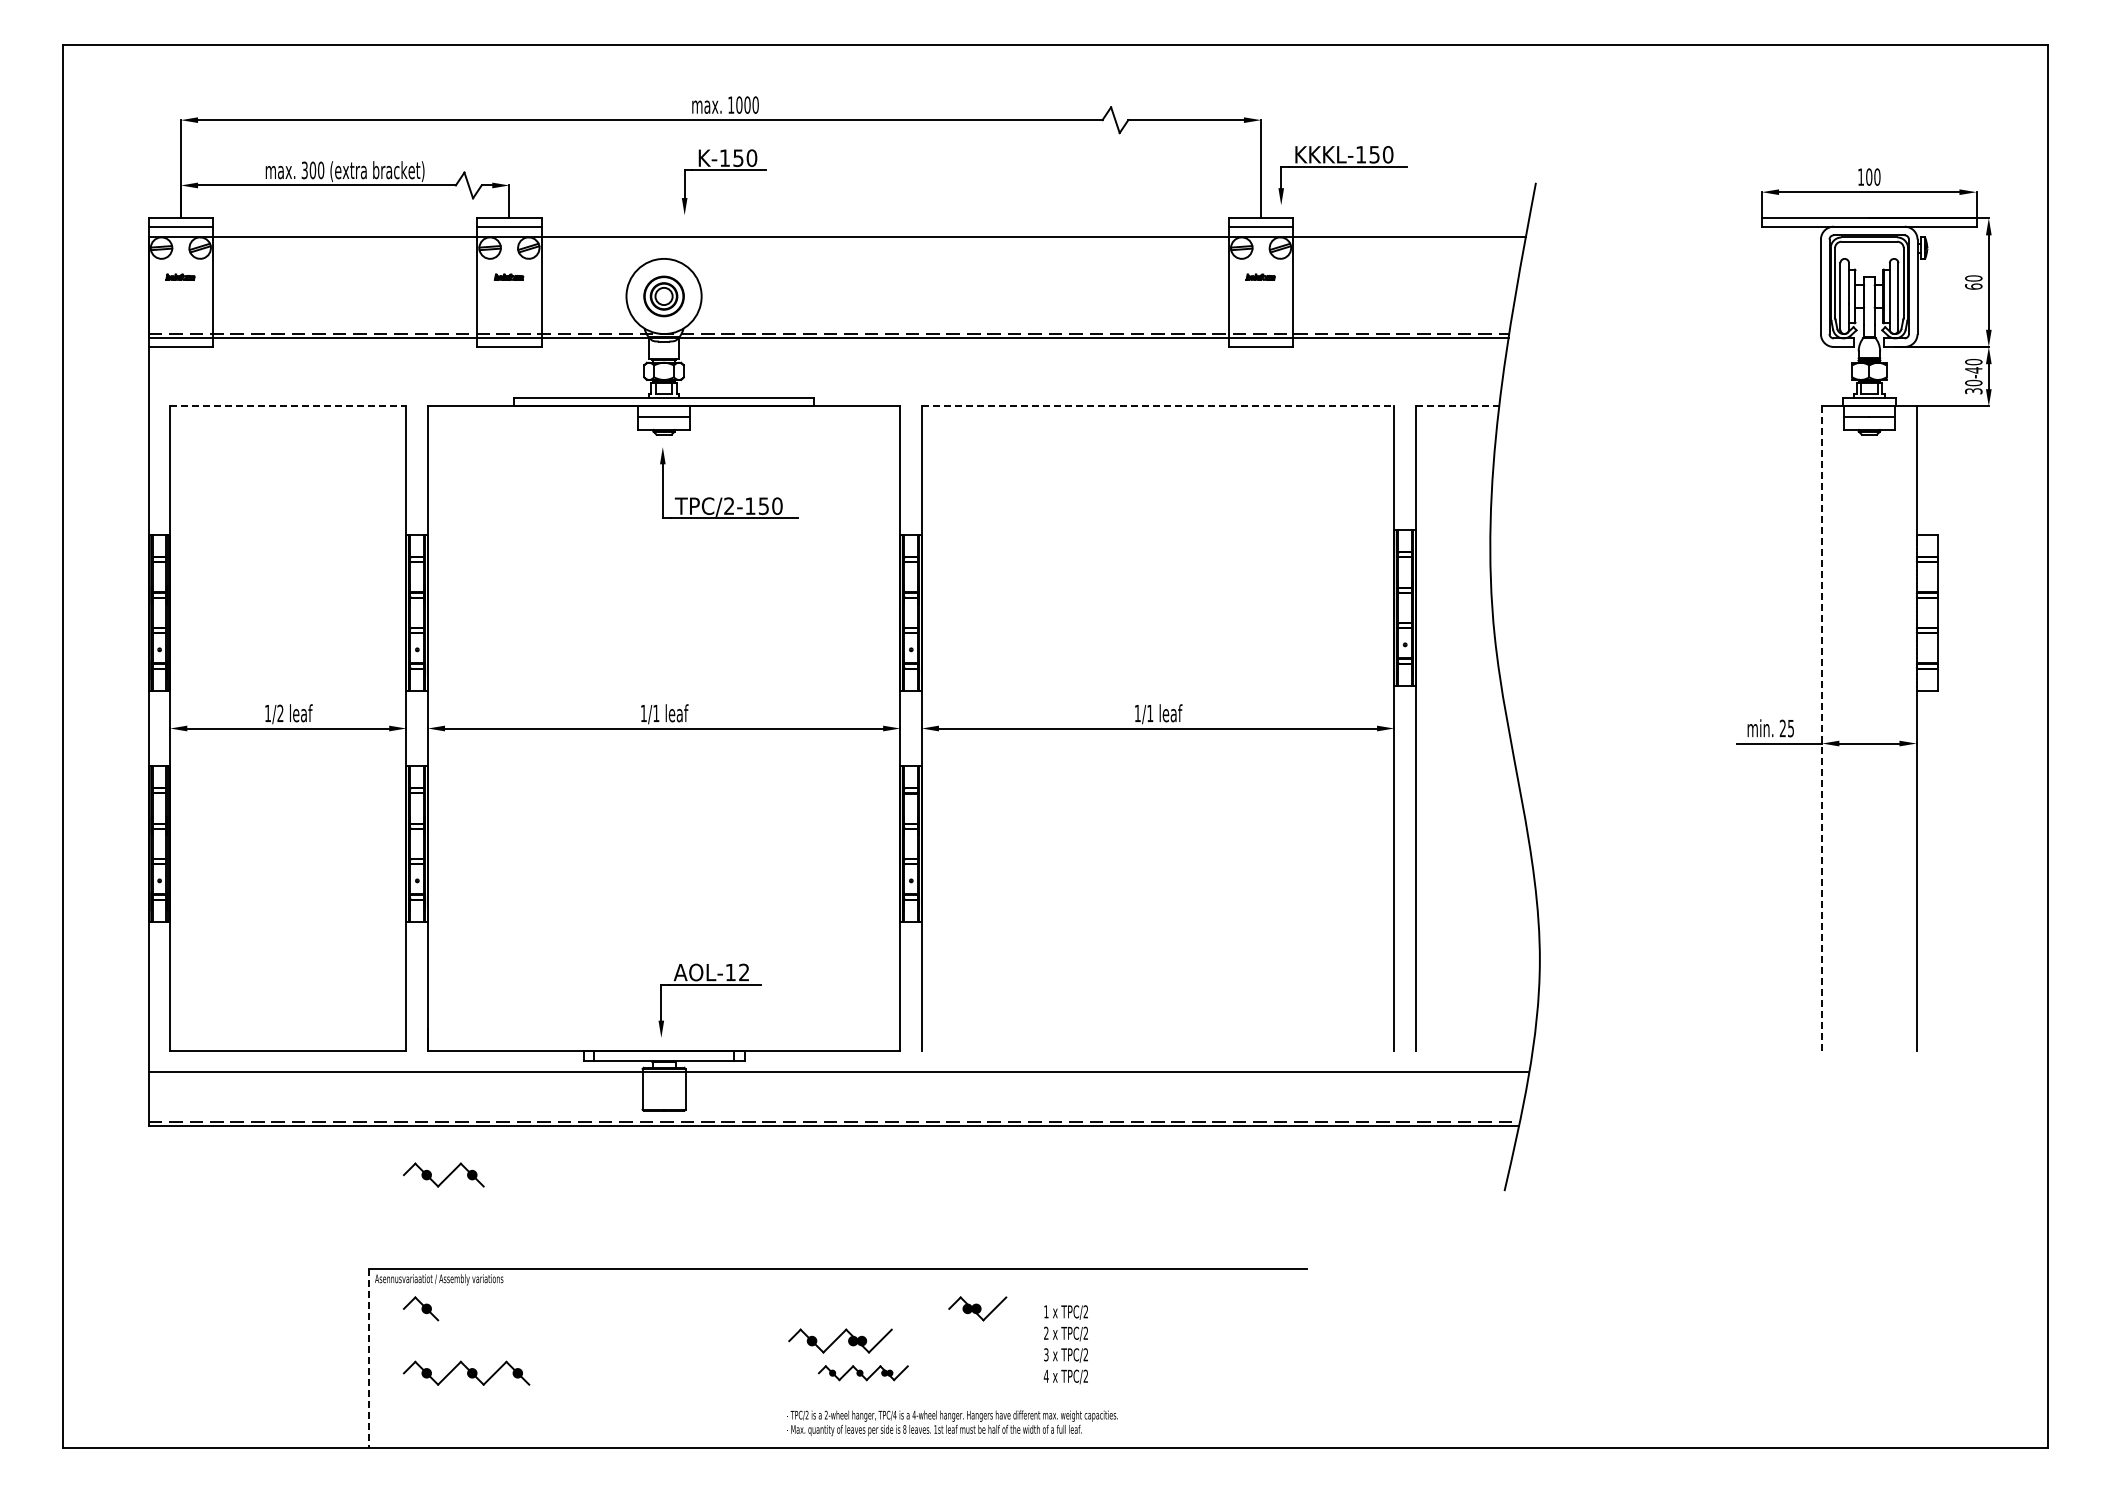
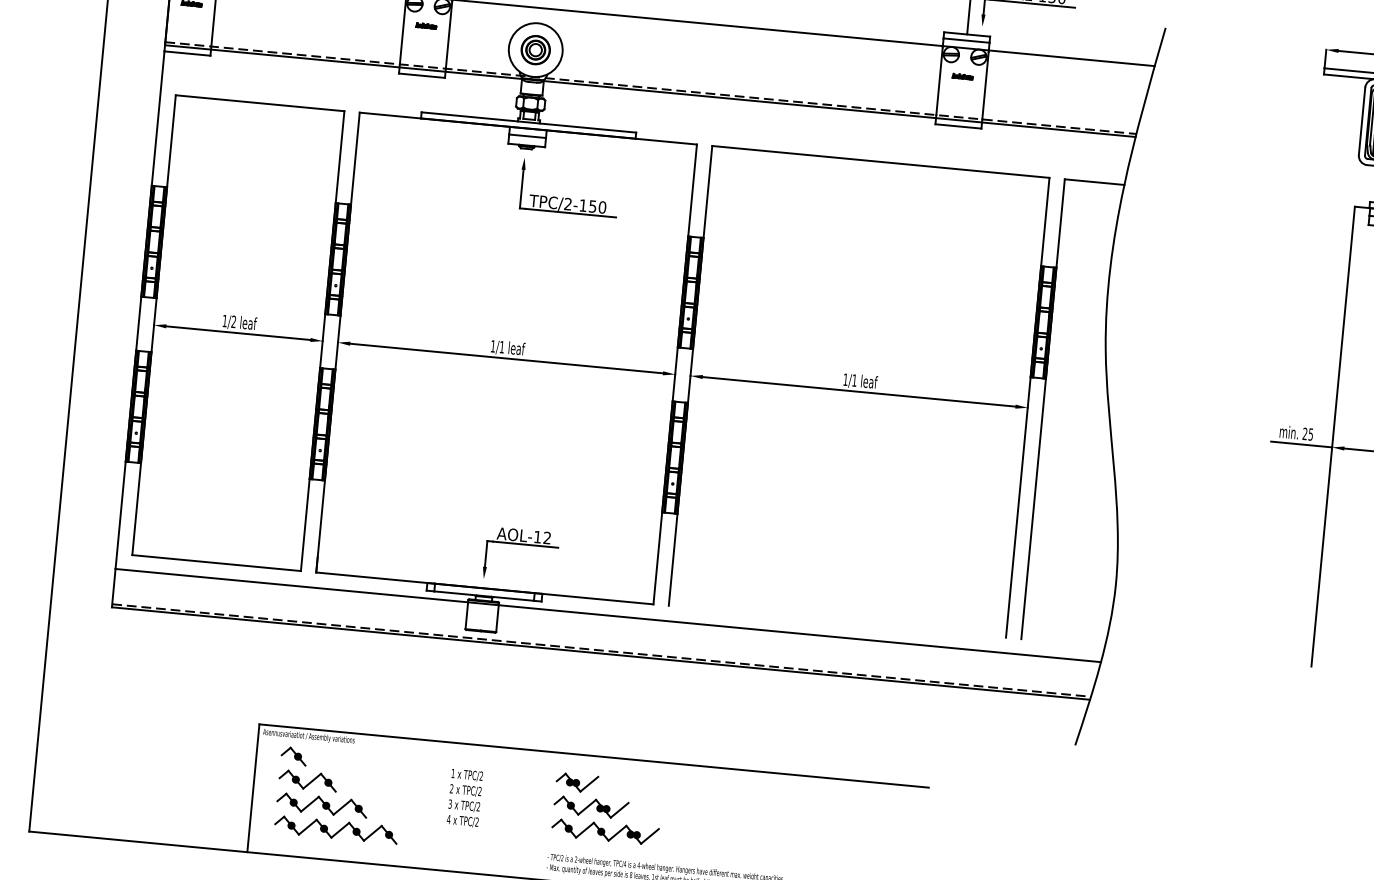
line: (288, 406) -> (260, 103), dashed -> solid
line: (1158, 406) -> (881, 162), dashed -> solid
line: (1457, 406) -> (1094, 182), dashed -> solid
line: (1822, 729) -> (1333, 437), dashed -> solid
part: (443, 1174) -> (307, 780), moved
part: (977, 1308) -> (576, 782), moved
text: (1065, 1344) -> (464, 798), moved
line: (368, 1358) -> (253, 788), dashed -> solid
part: (863, 1372) -> (605, 831), size x1.67
part: (488, 1405) -> (335, 829), added

